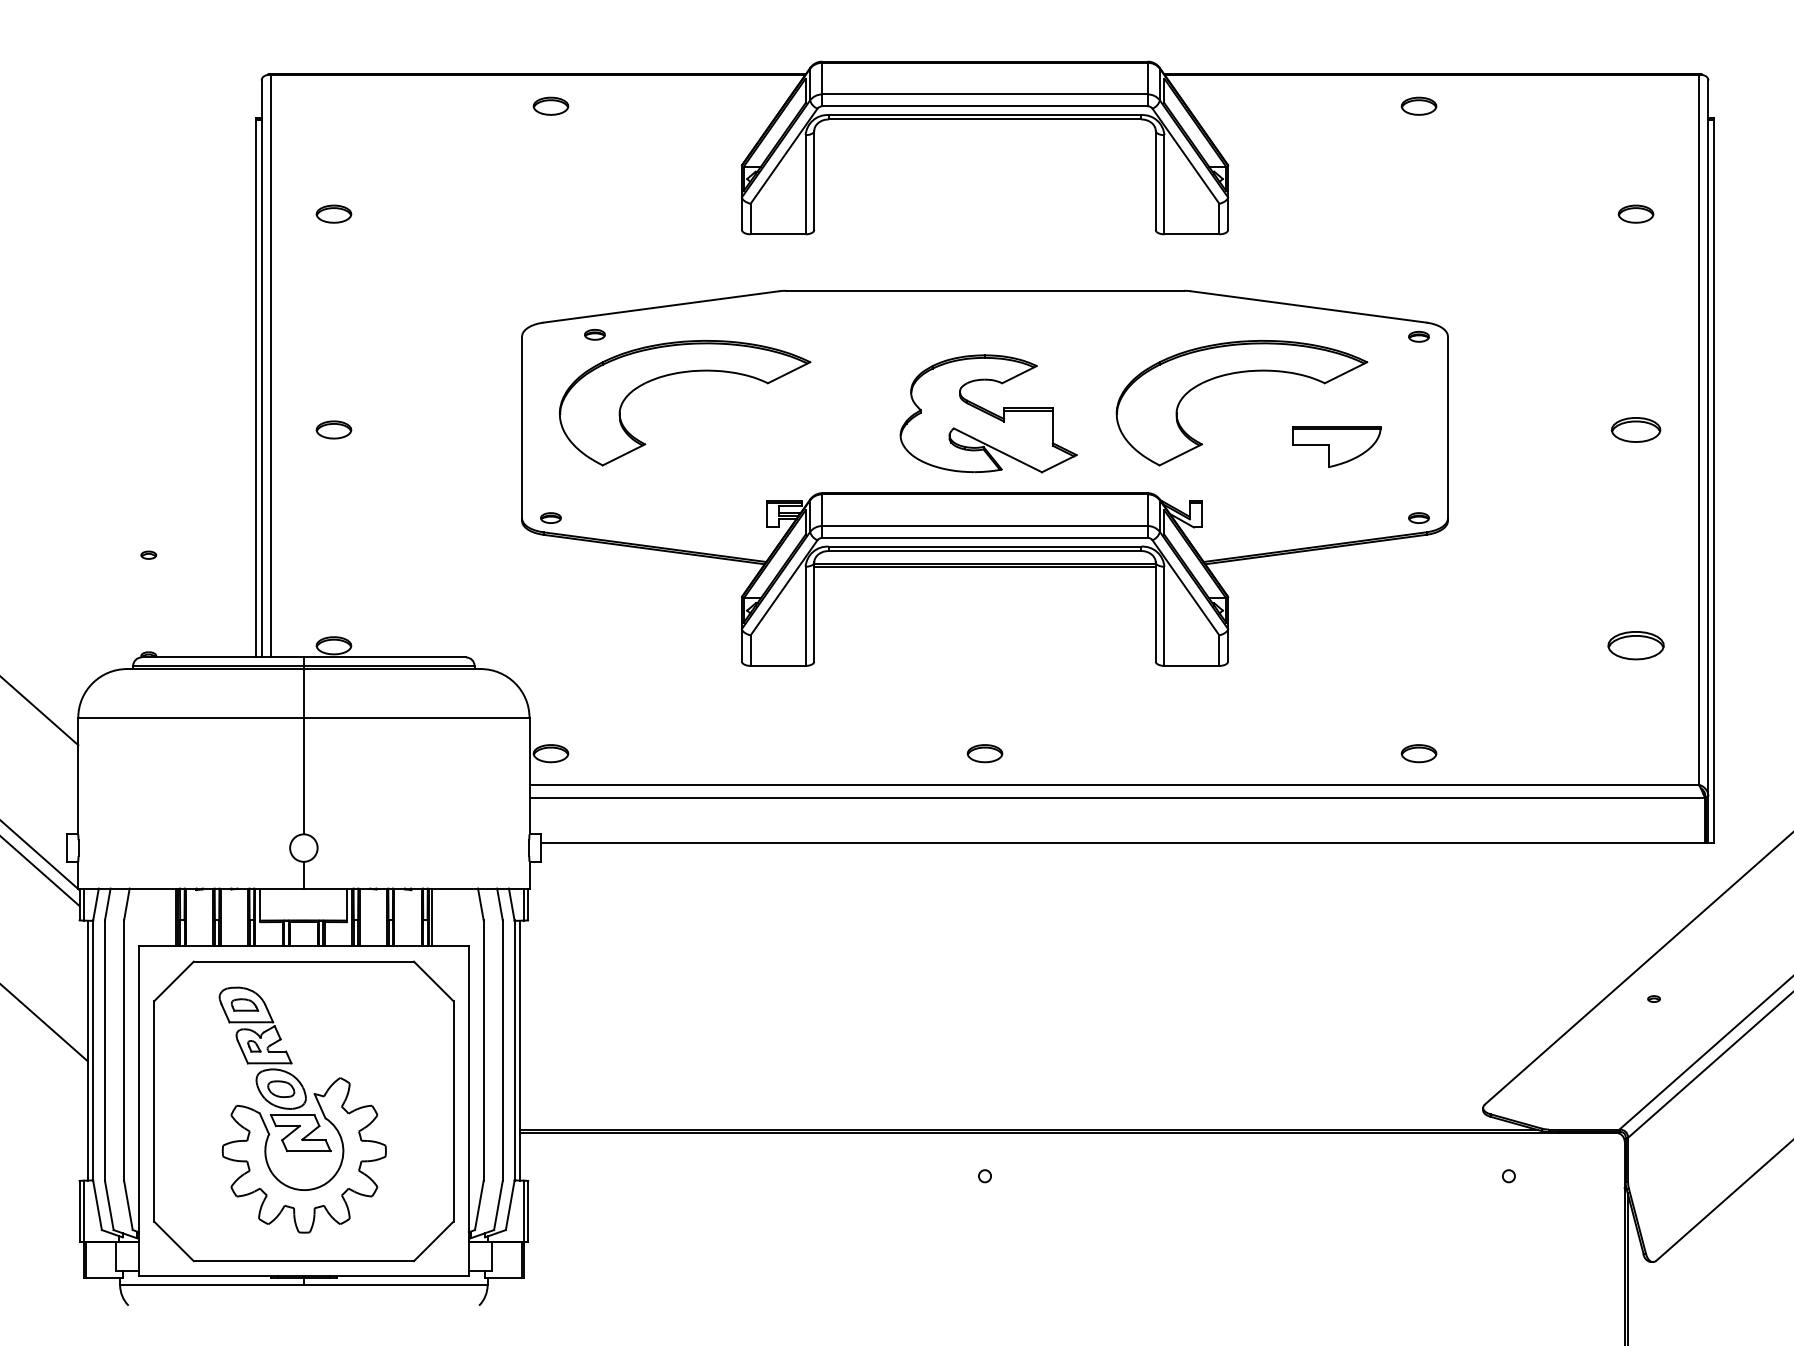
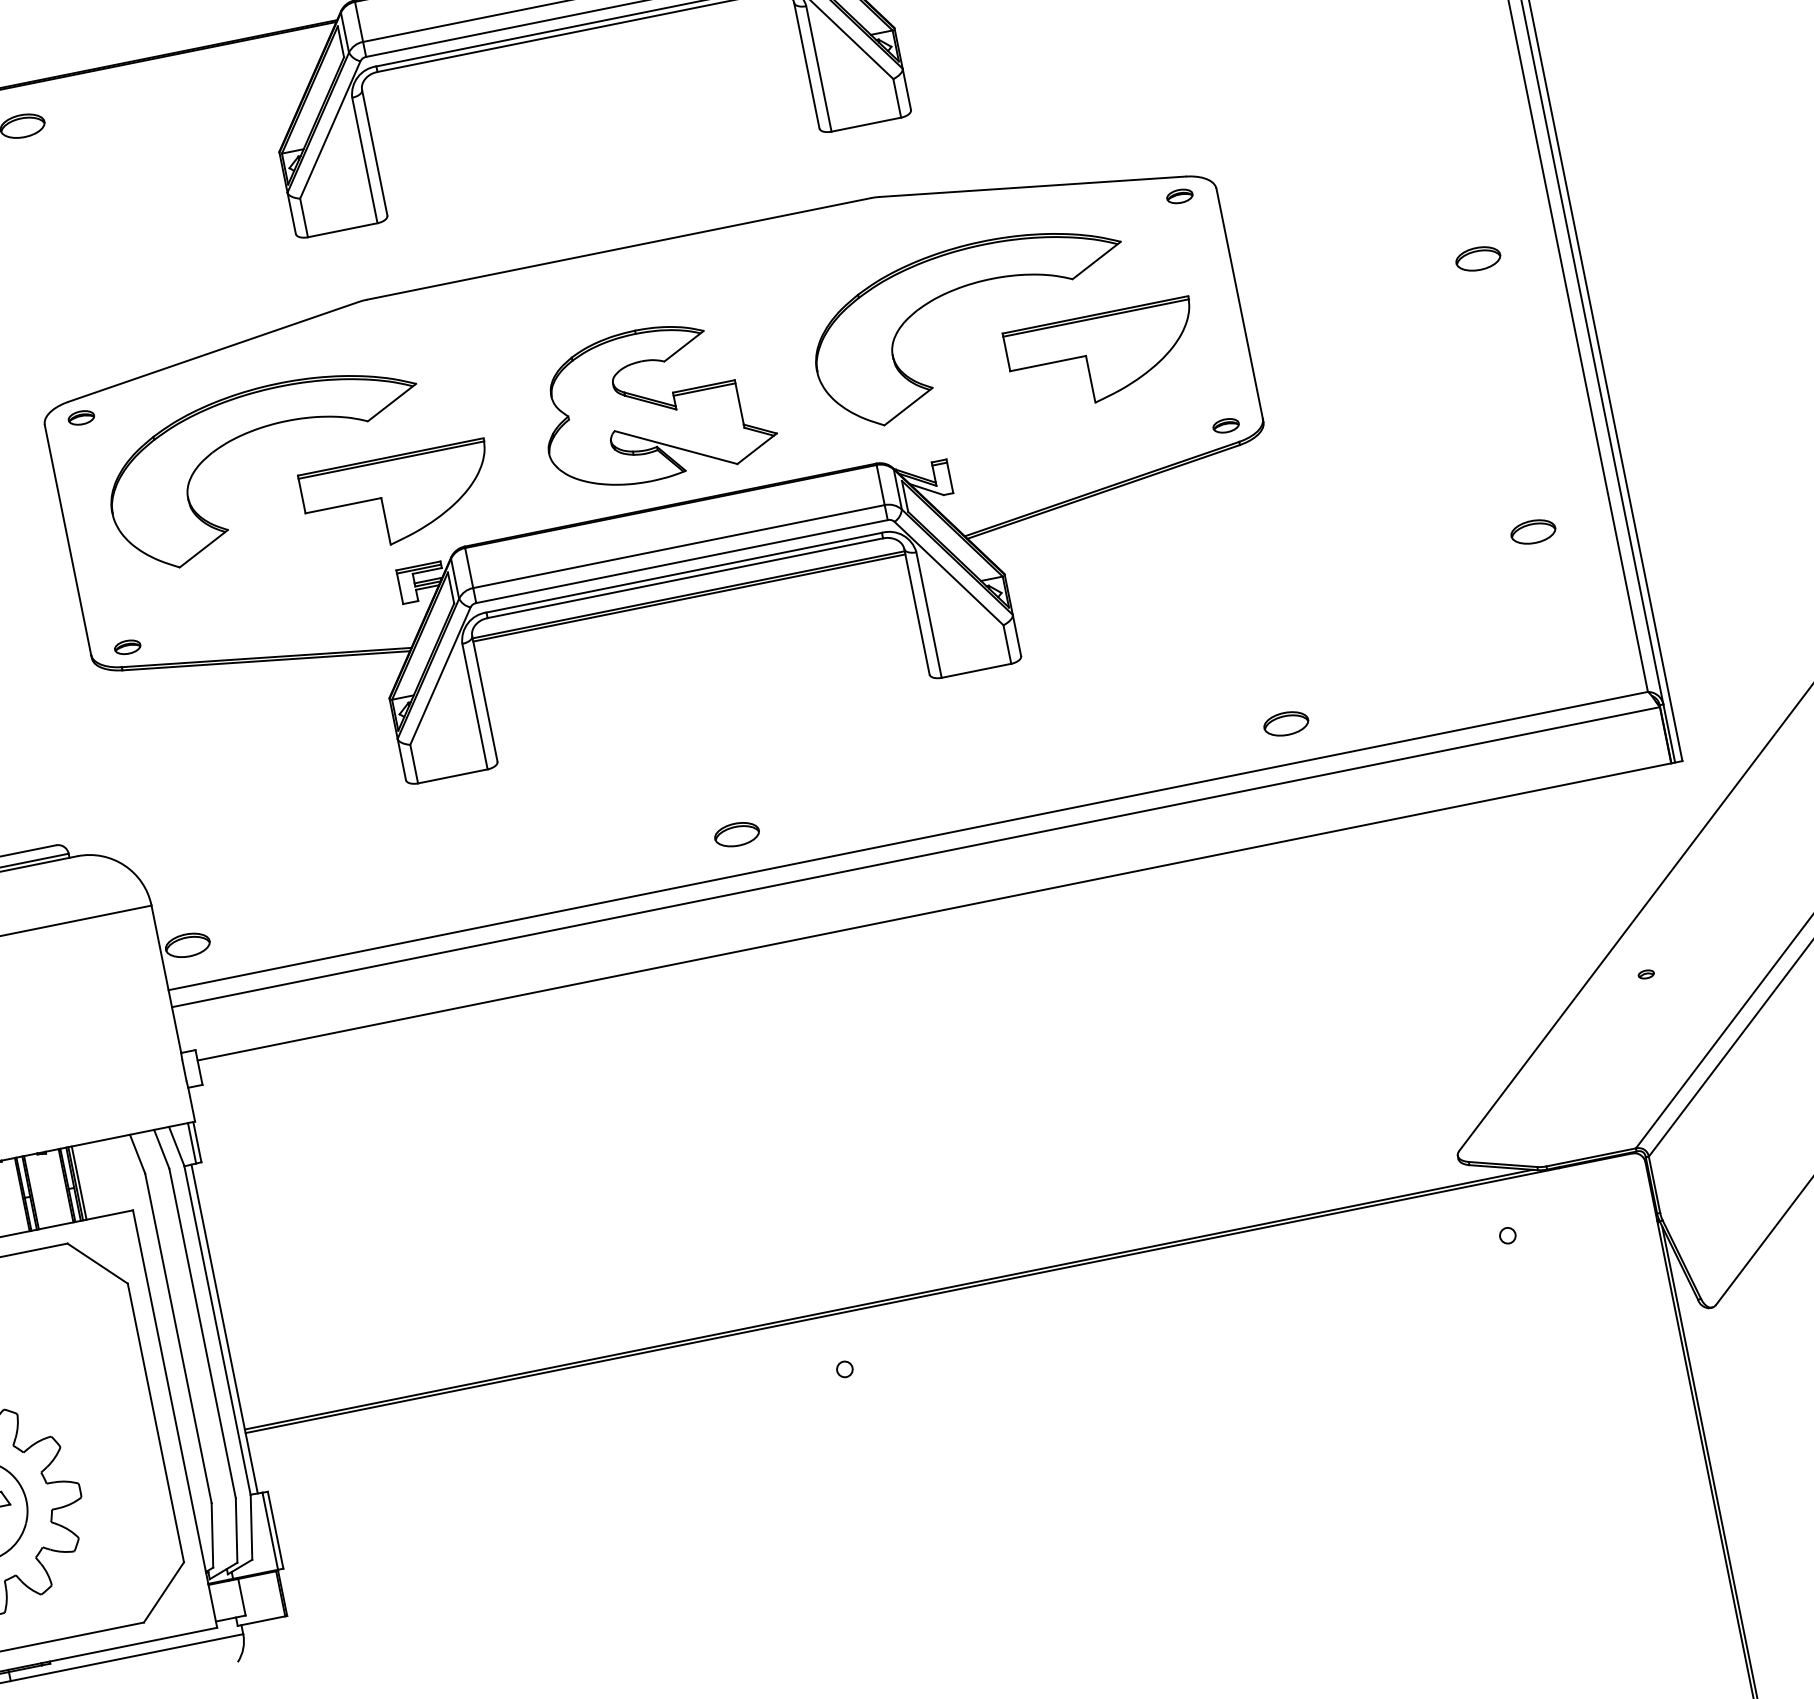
part: (594, 334) -> (80, 417), moved
part: (1635, 429) -> (1477, 258), size x0.71
part: (780, 447) -> (400, 499), added
part: (1336, 447) -> (1103, 357), size x1.67
part: (1635, 645) -> (1532, 531), size x0.62

